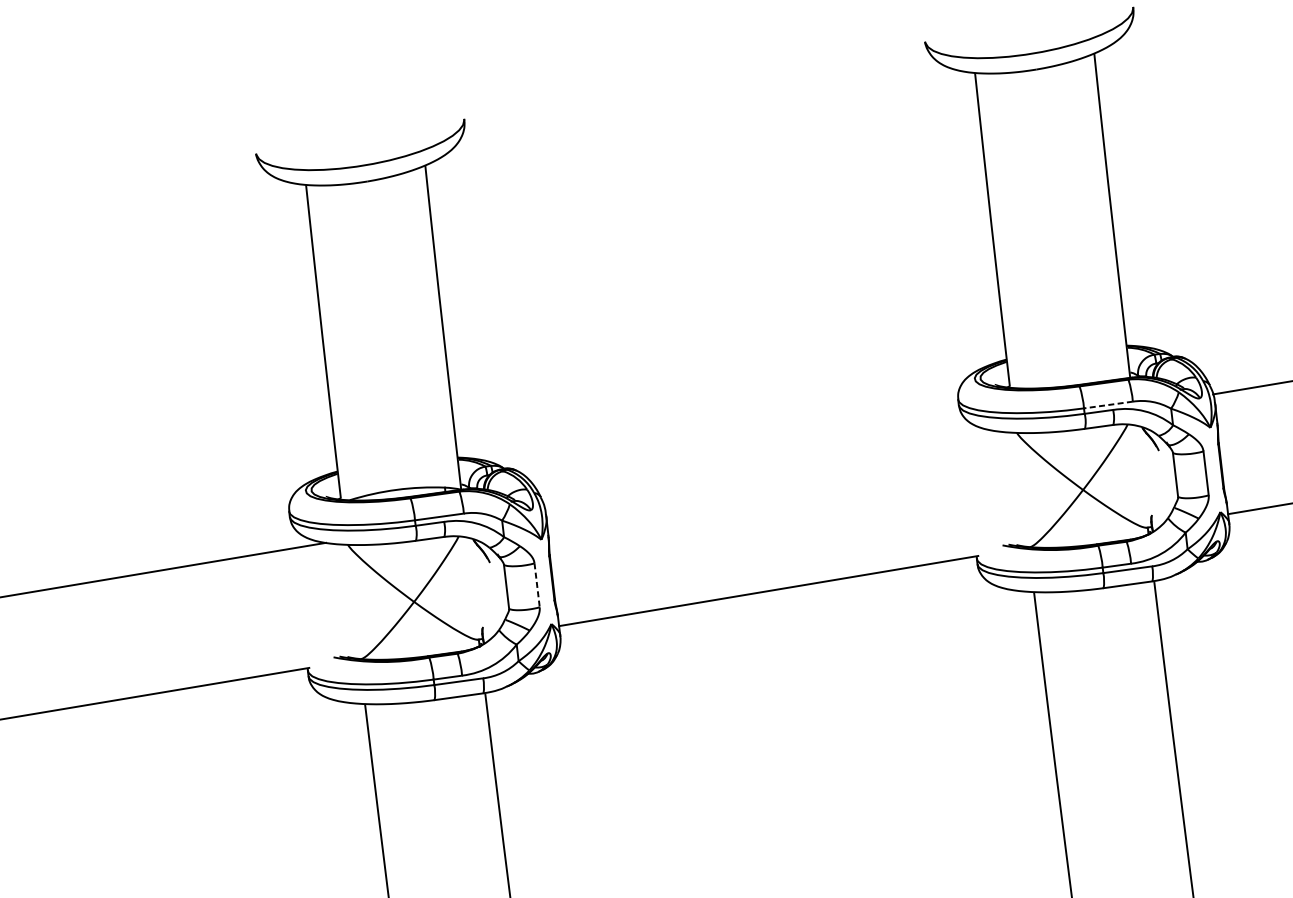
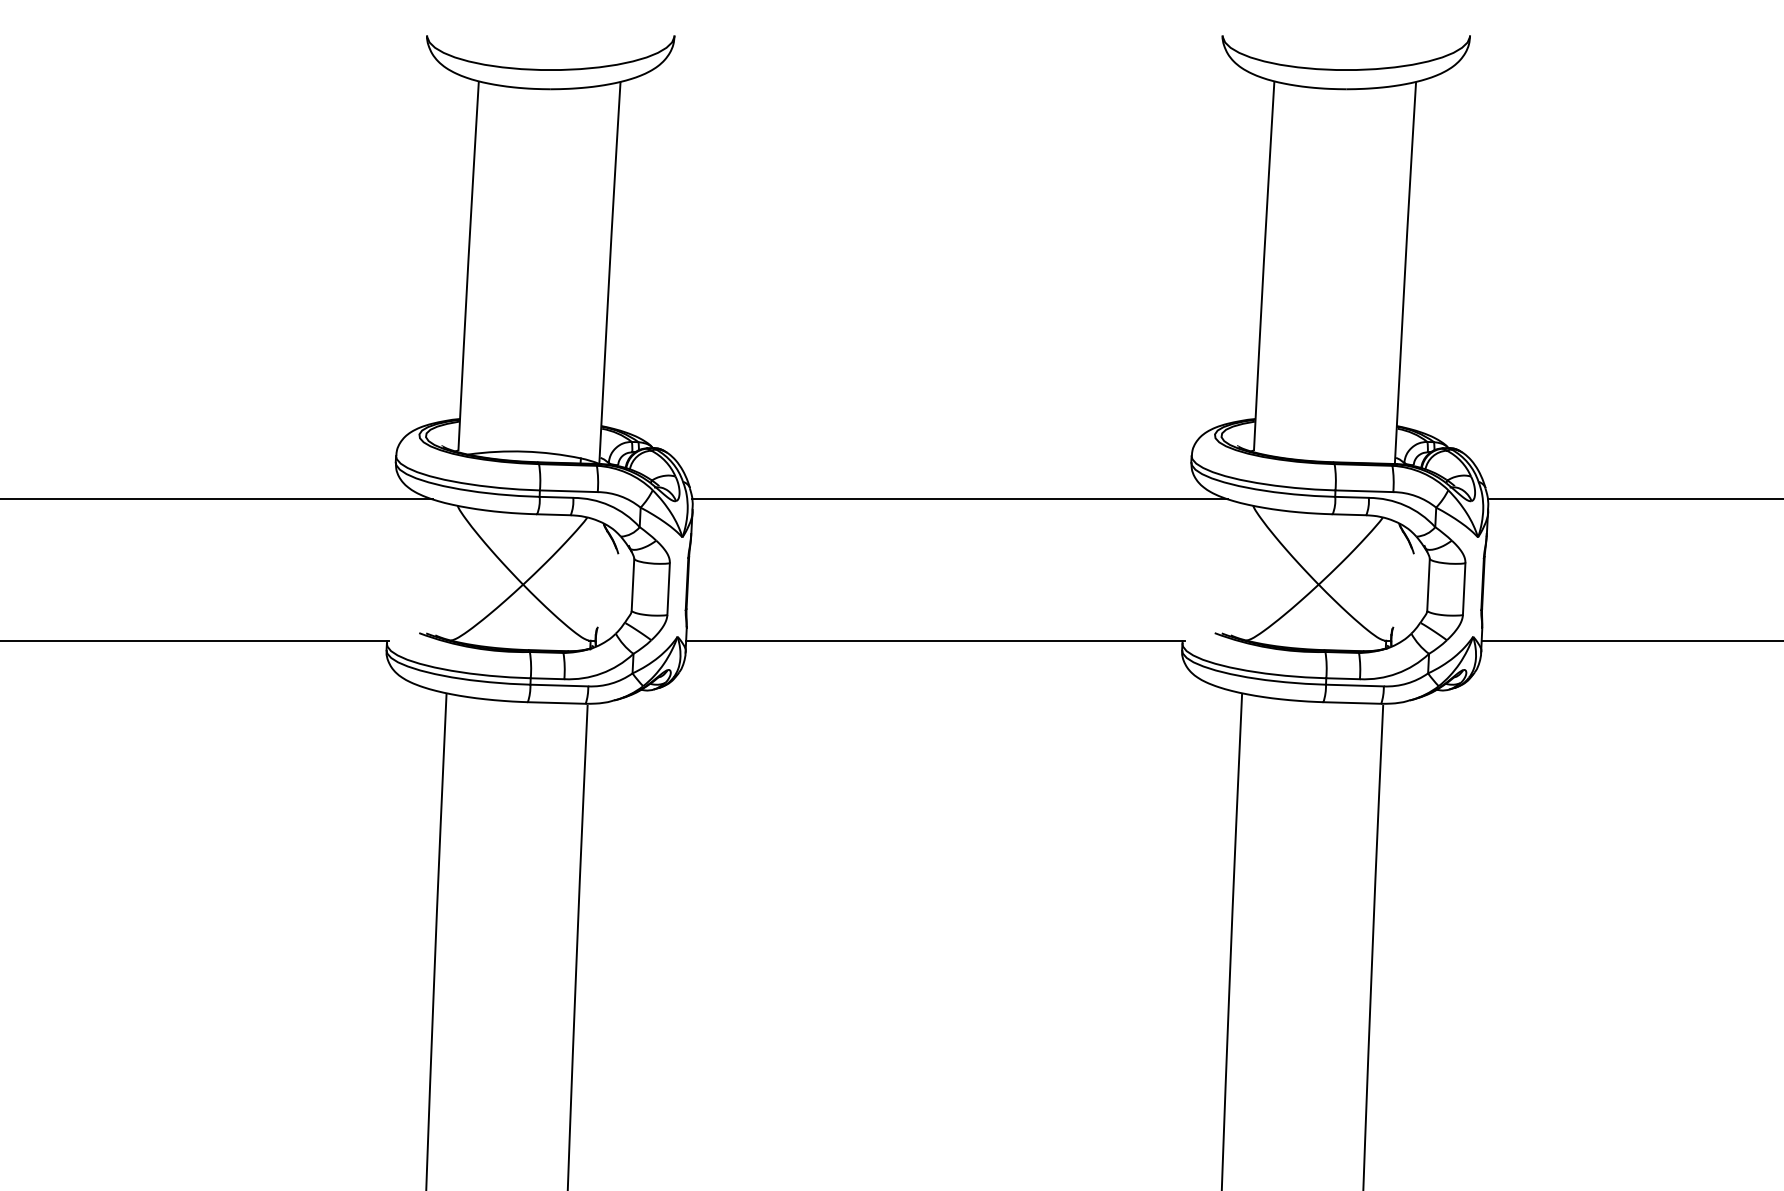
line: (1108, 405) -> (1364, 491), dashed -> solid
line: (769, 468) -> (959, 499), added
line: (537, 585) -> (668, 589), dashed -> solid

